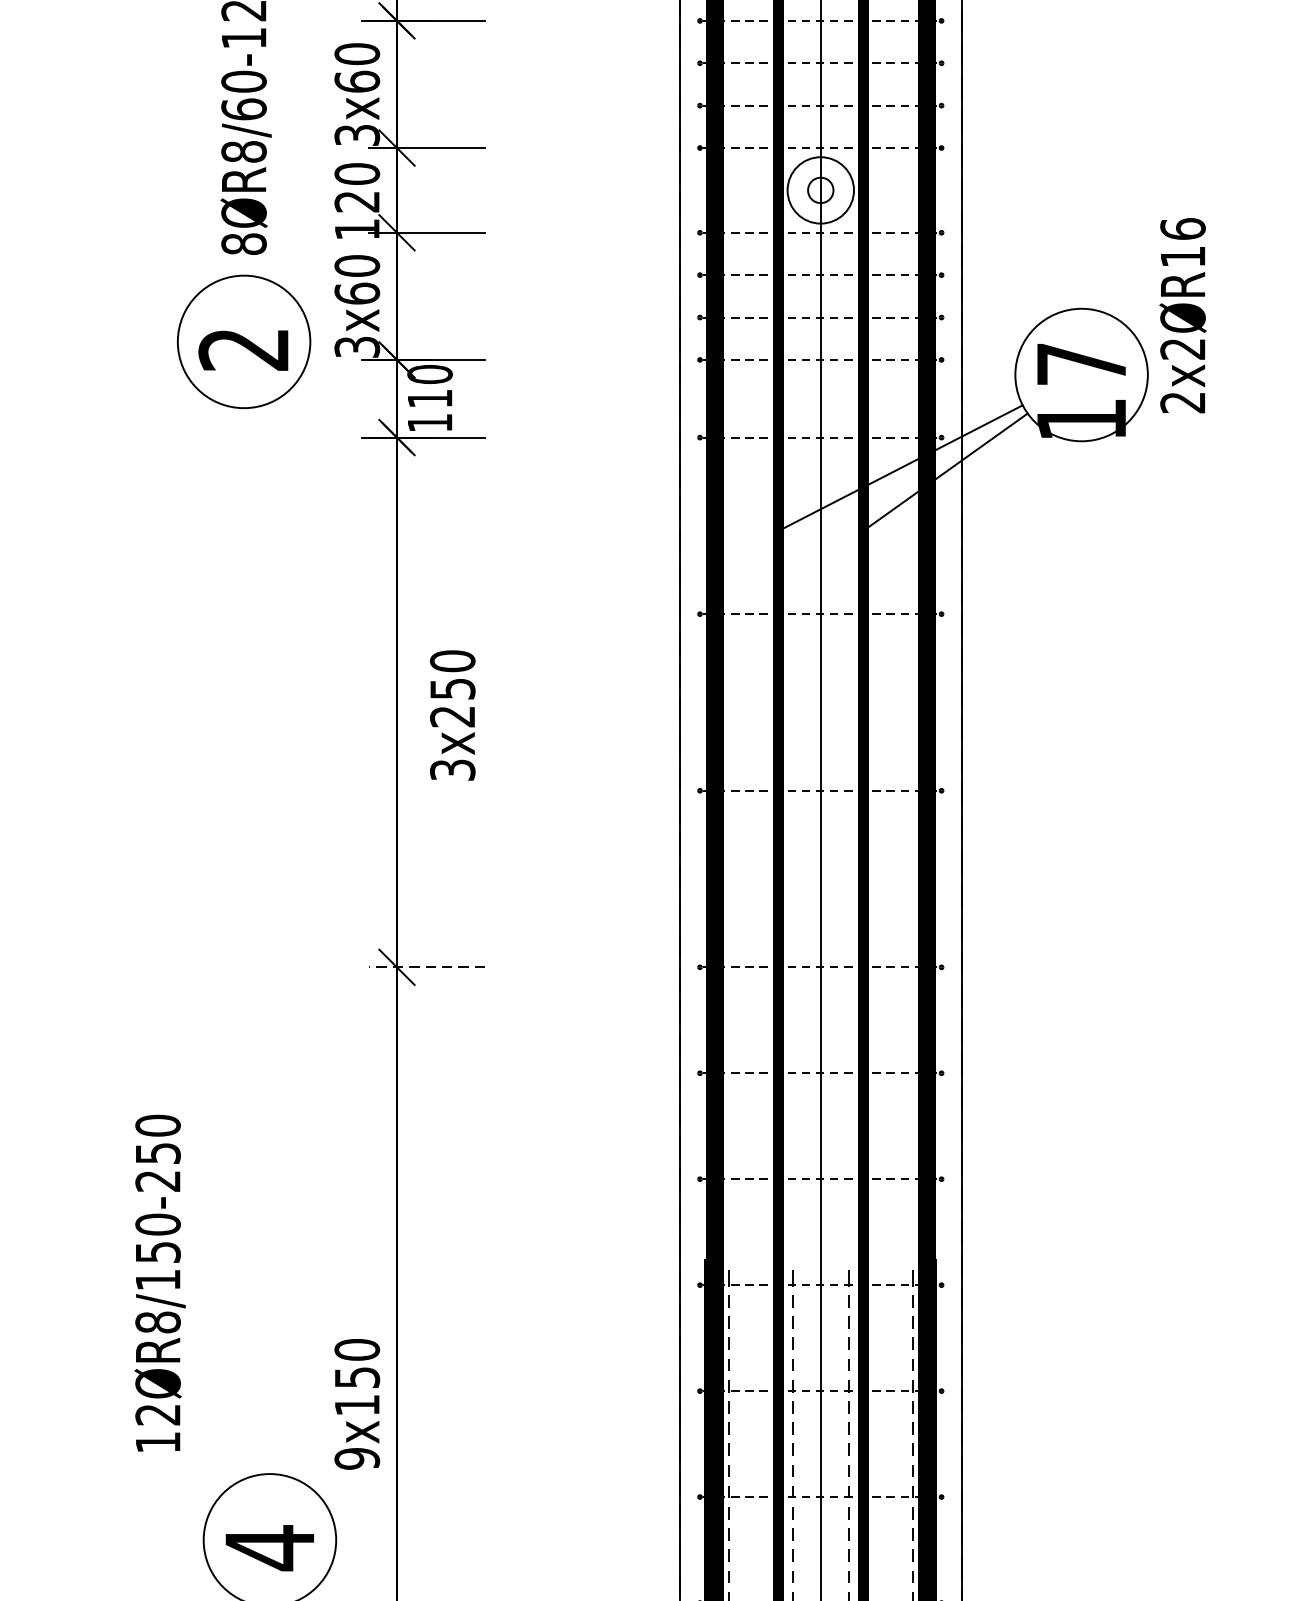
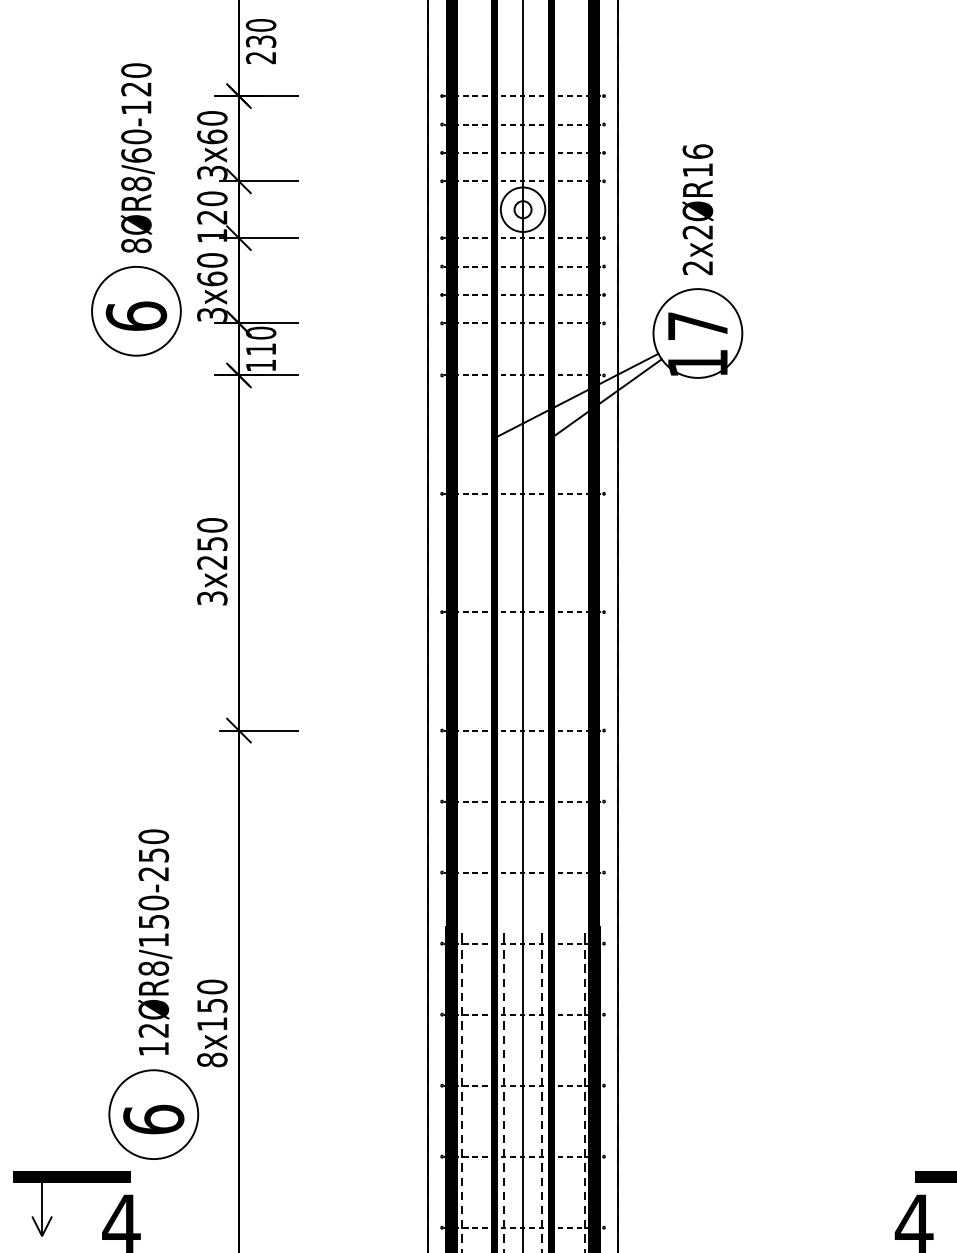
text: (1182, 315) -> (697, 209), moved
text: (244, 348) -> (136, 315), 2 -> 6
text: (452, 715) -> (212, 561), moved
line: (426, 967) -> (258, 730), dashed -> solid
text: (160, 1283) -> (155, 942), moved
text: (357, 1457) -> (212, 1059), 9x150 -> 8x150
text: (269, 1547) -> (153, 1119), 4 -> 6

